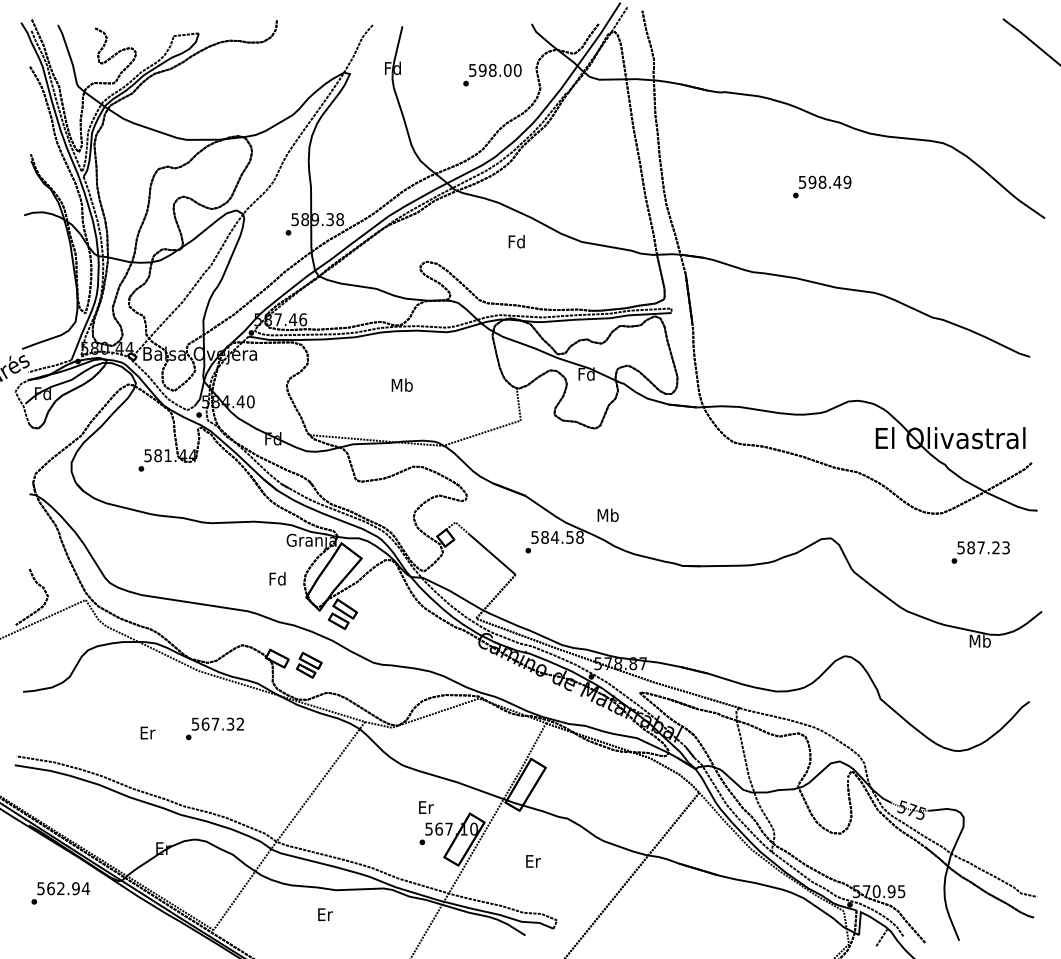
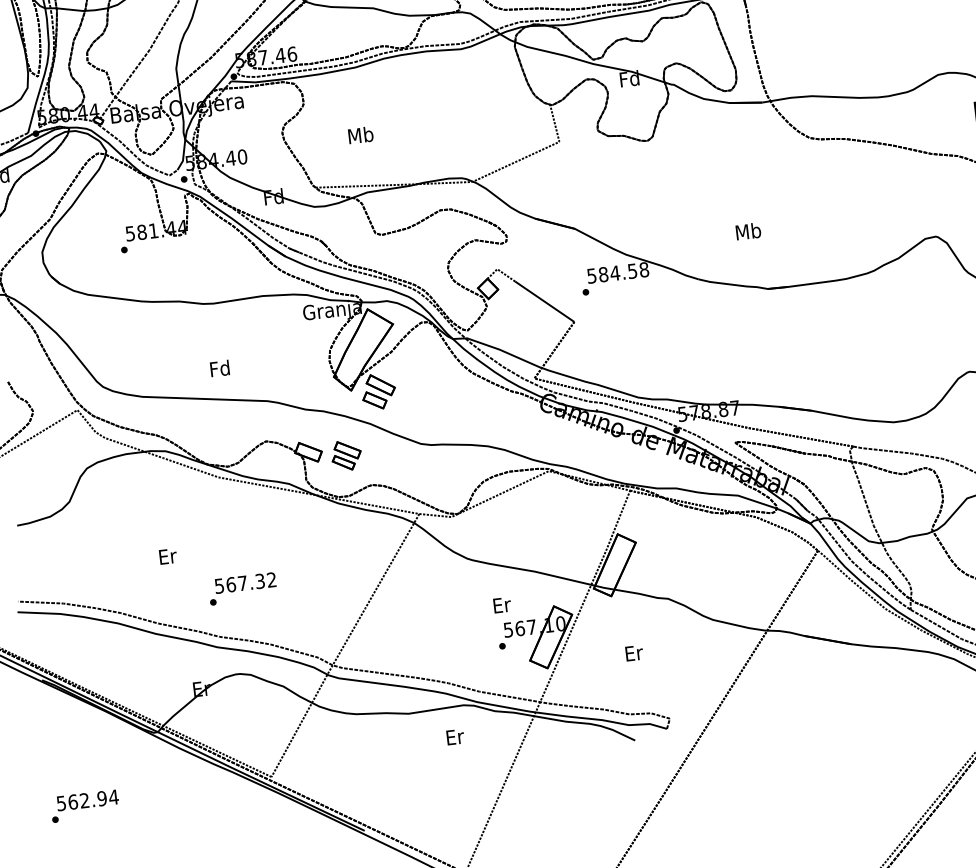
text: (401, 384) -> (359, 134), moved
text: (607, 514) -> (747, 230), moved
text: (277, 578) -> (219, 368), moved
text: (214, 728) -> (242, 588), moved
text: (60, 893) -> (84, 806), moved
text: (325, 914) -> (455, 736), moved

